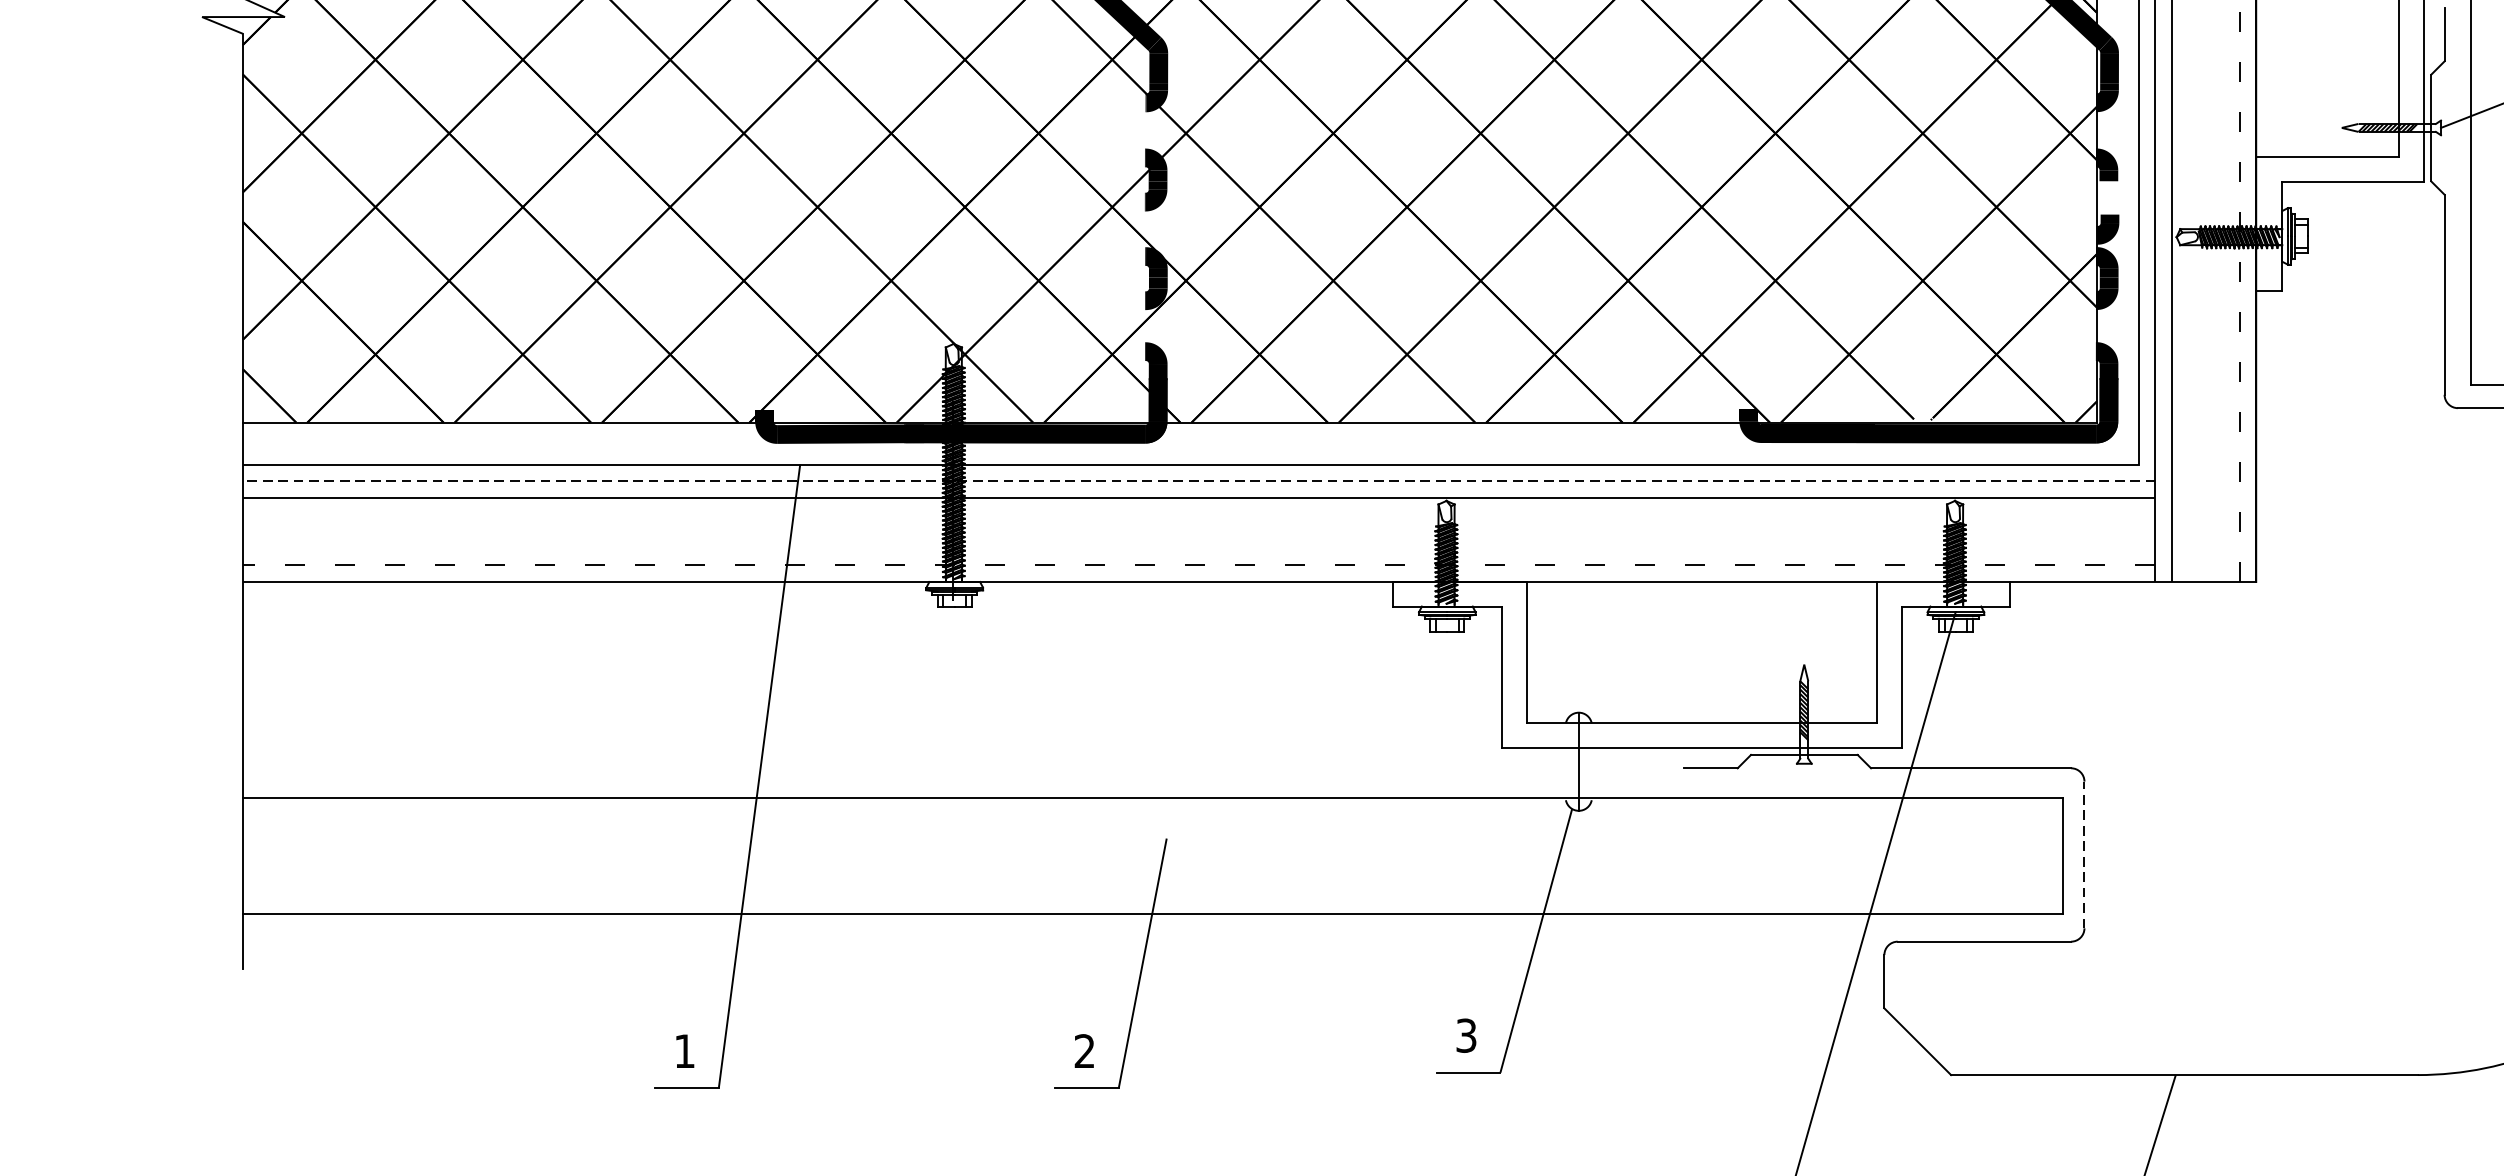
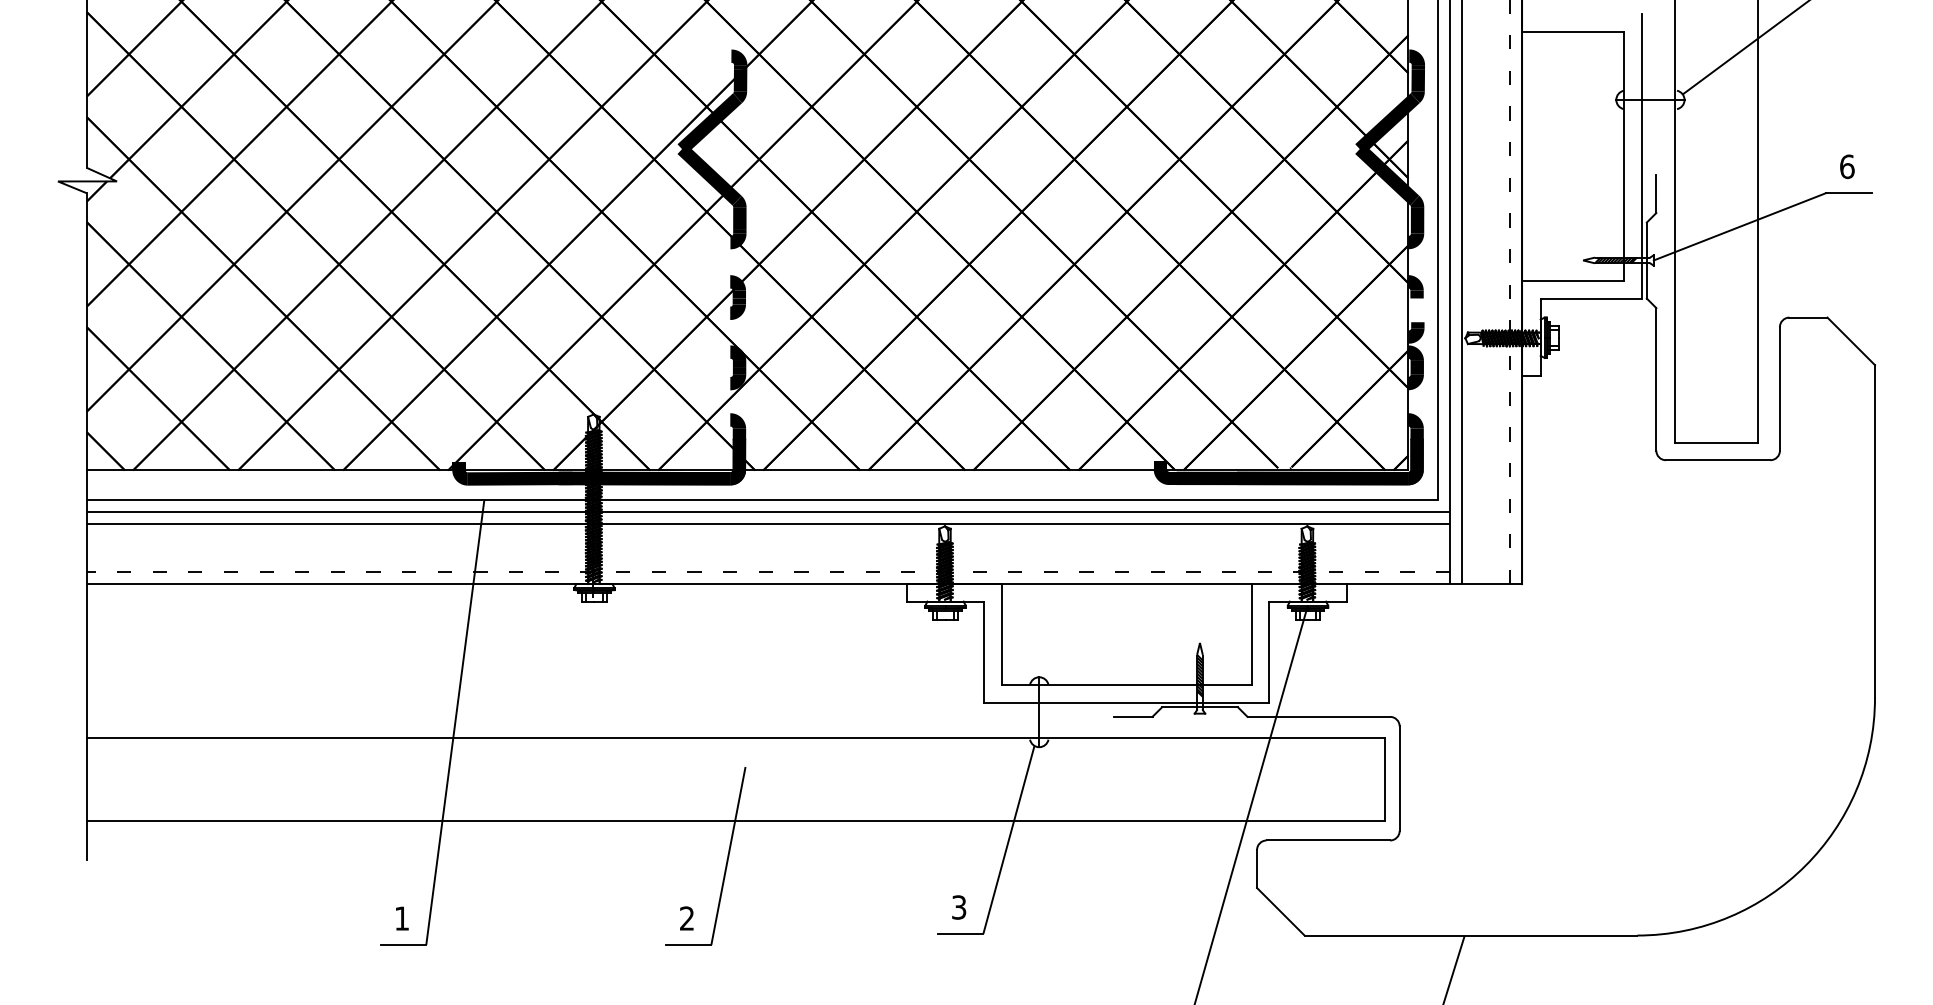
line: (1198, 481) -> (768, 512), dashed -> solid
line: (2084, 854) -> (1399, 778), dashed -> solid

